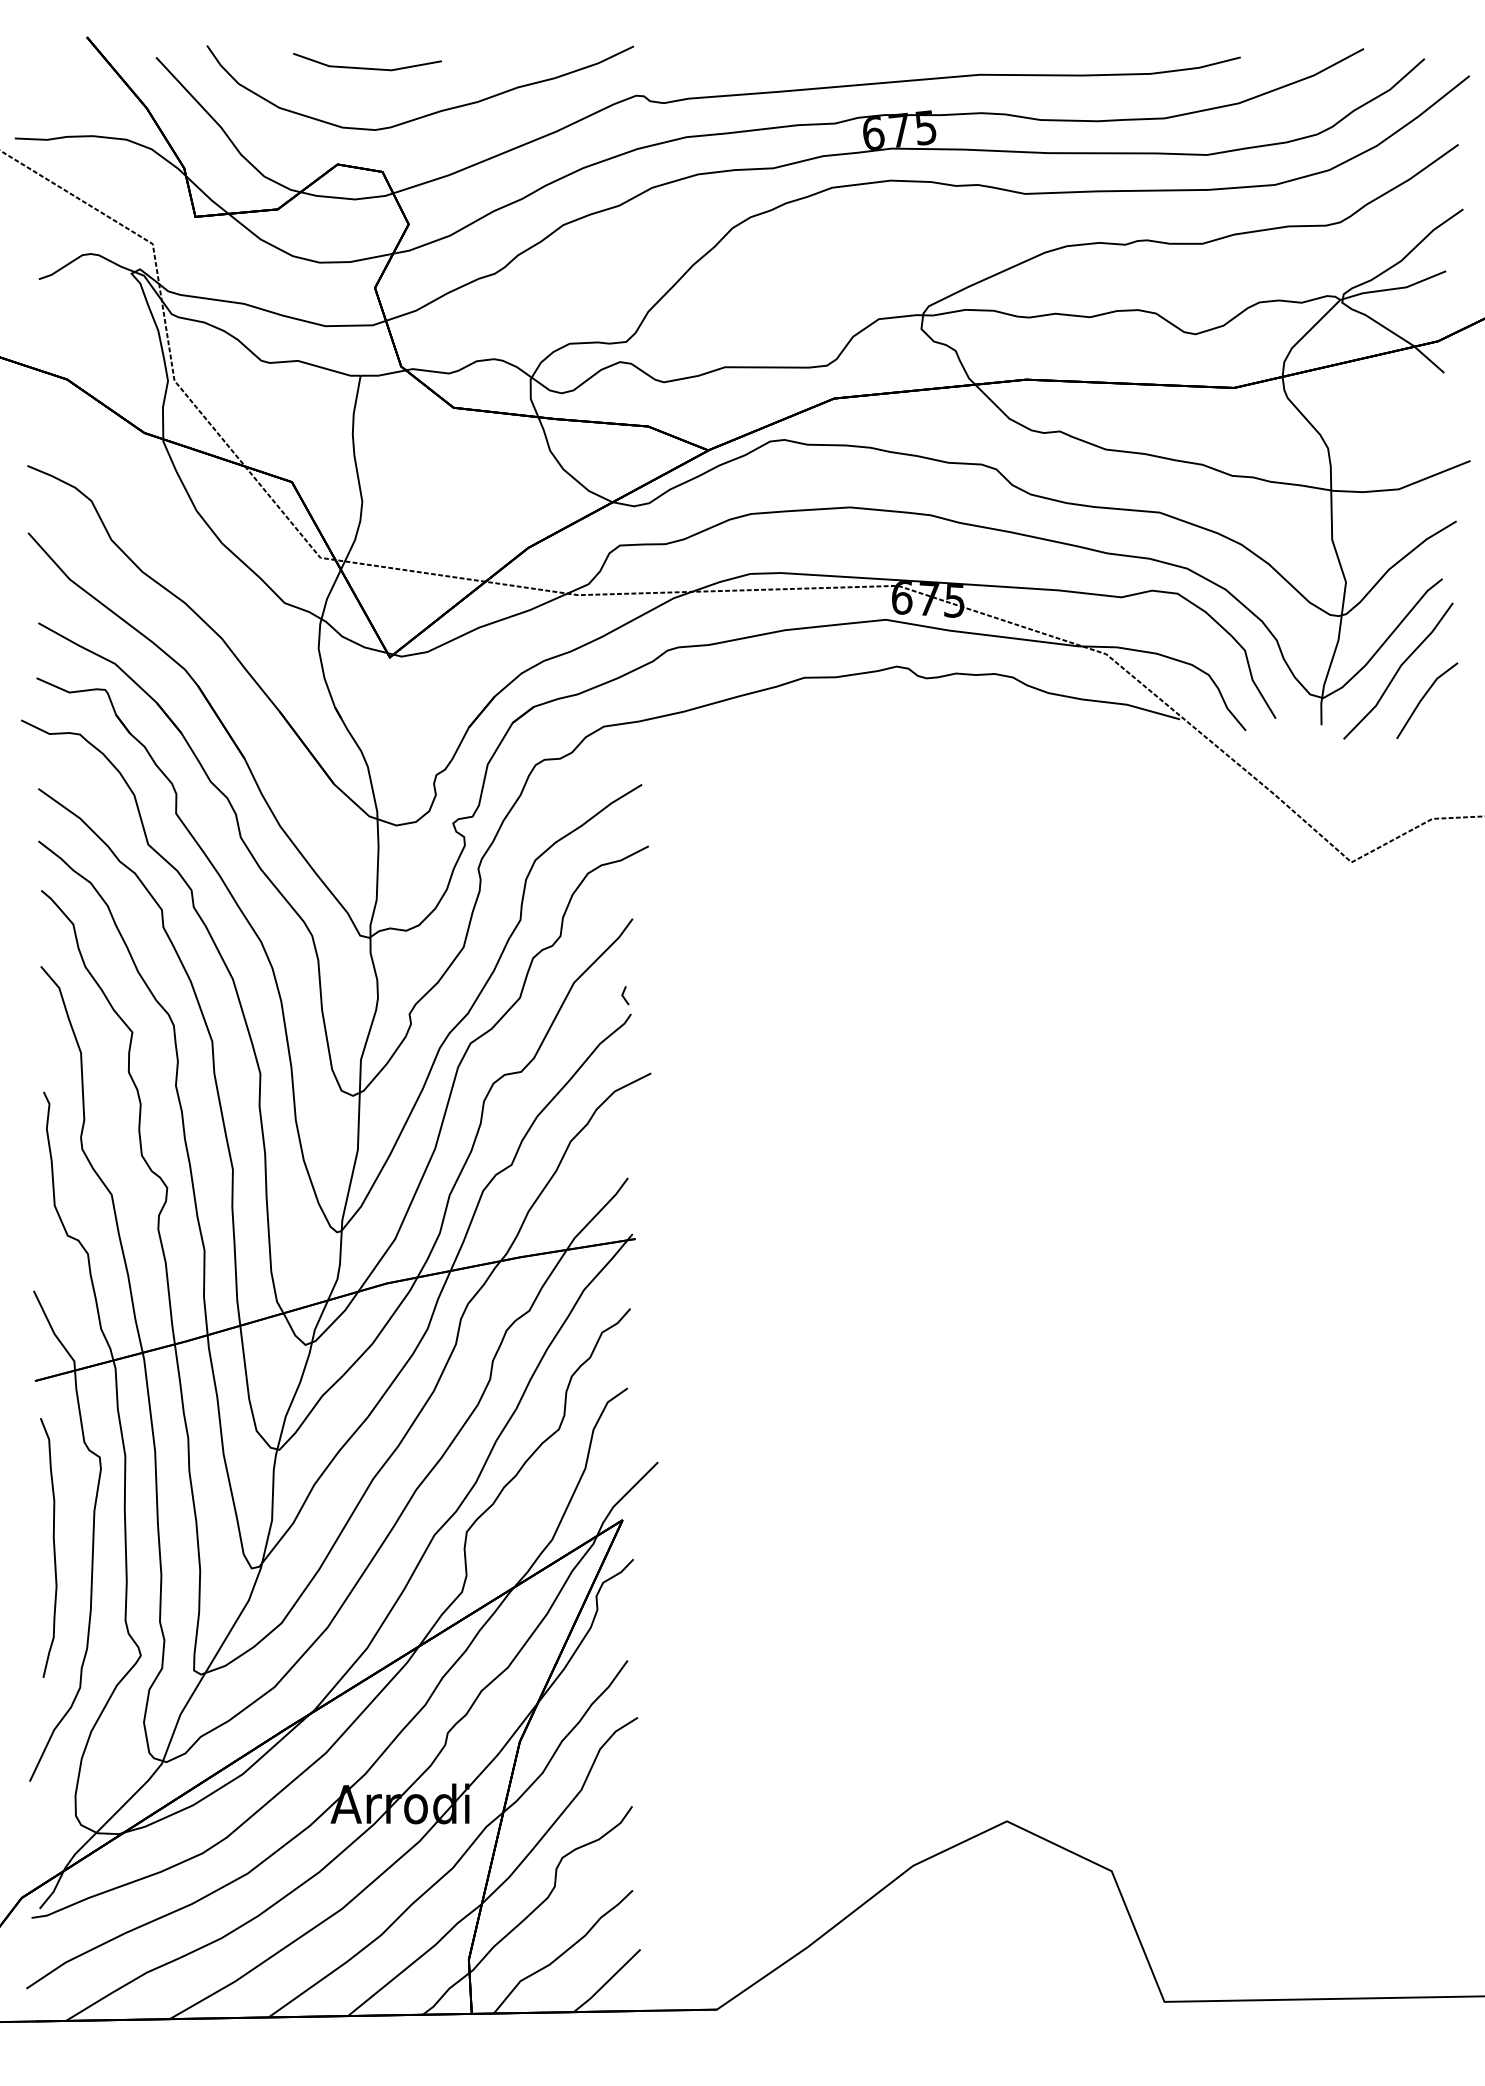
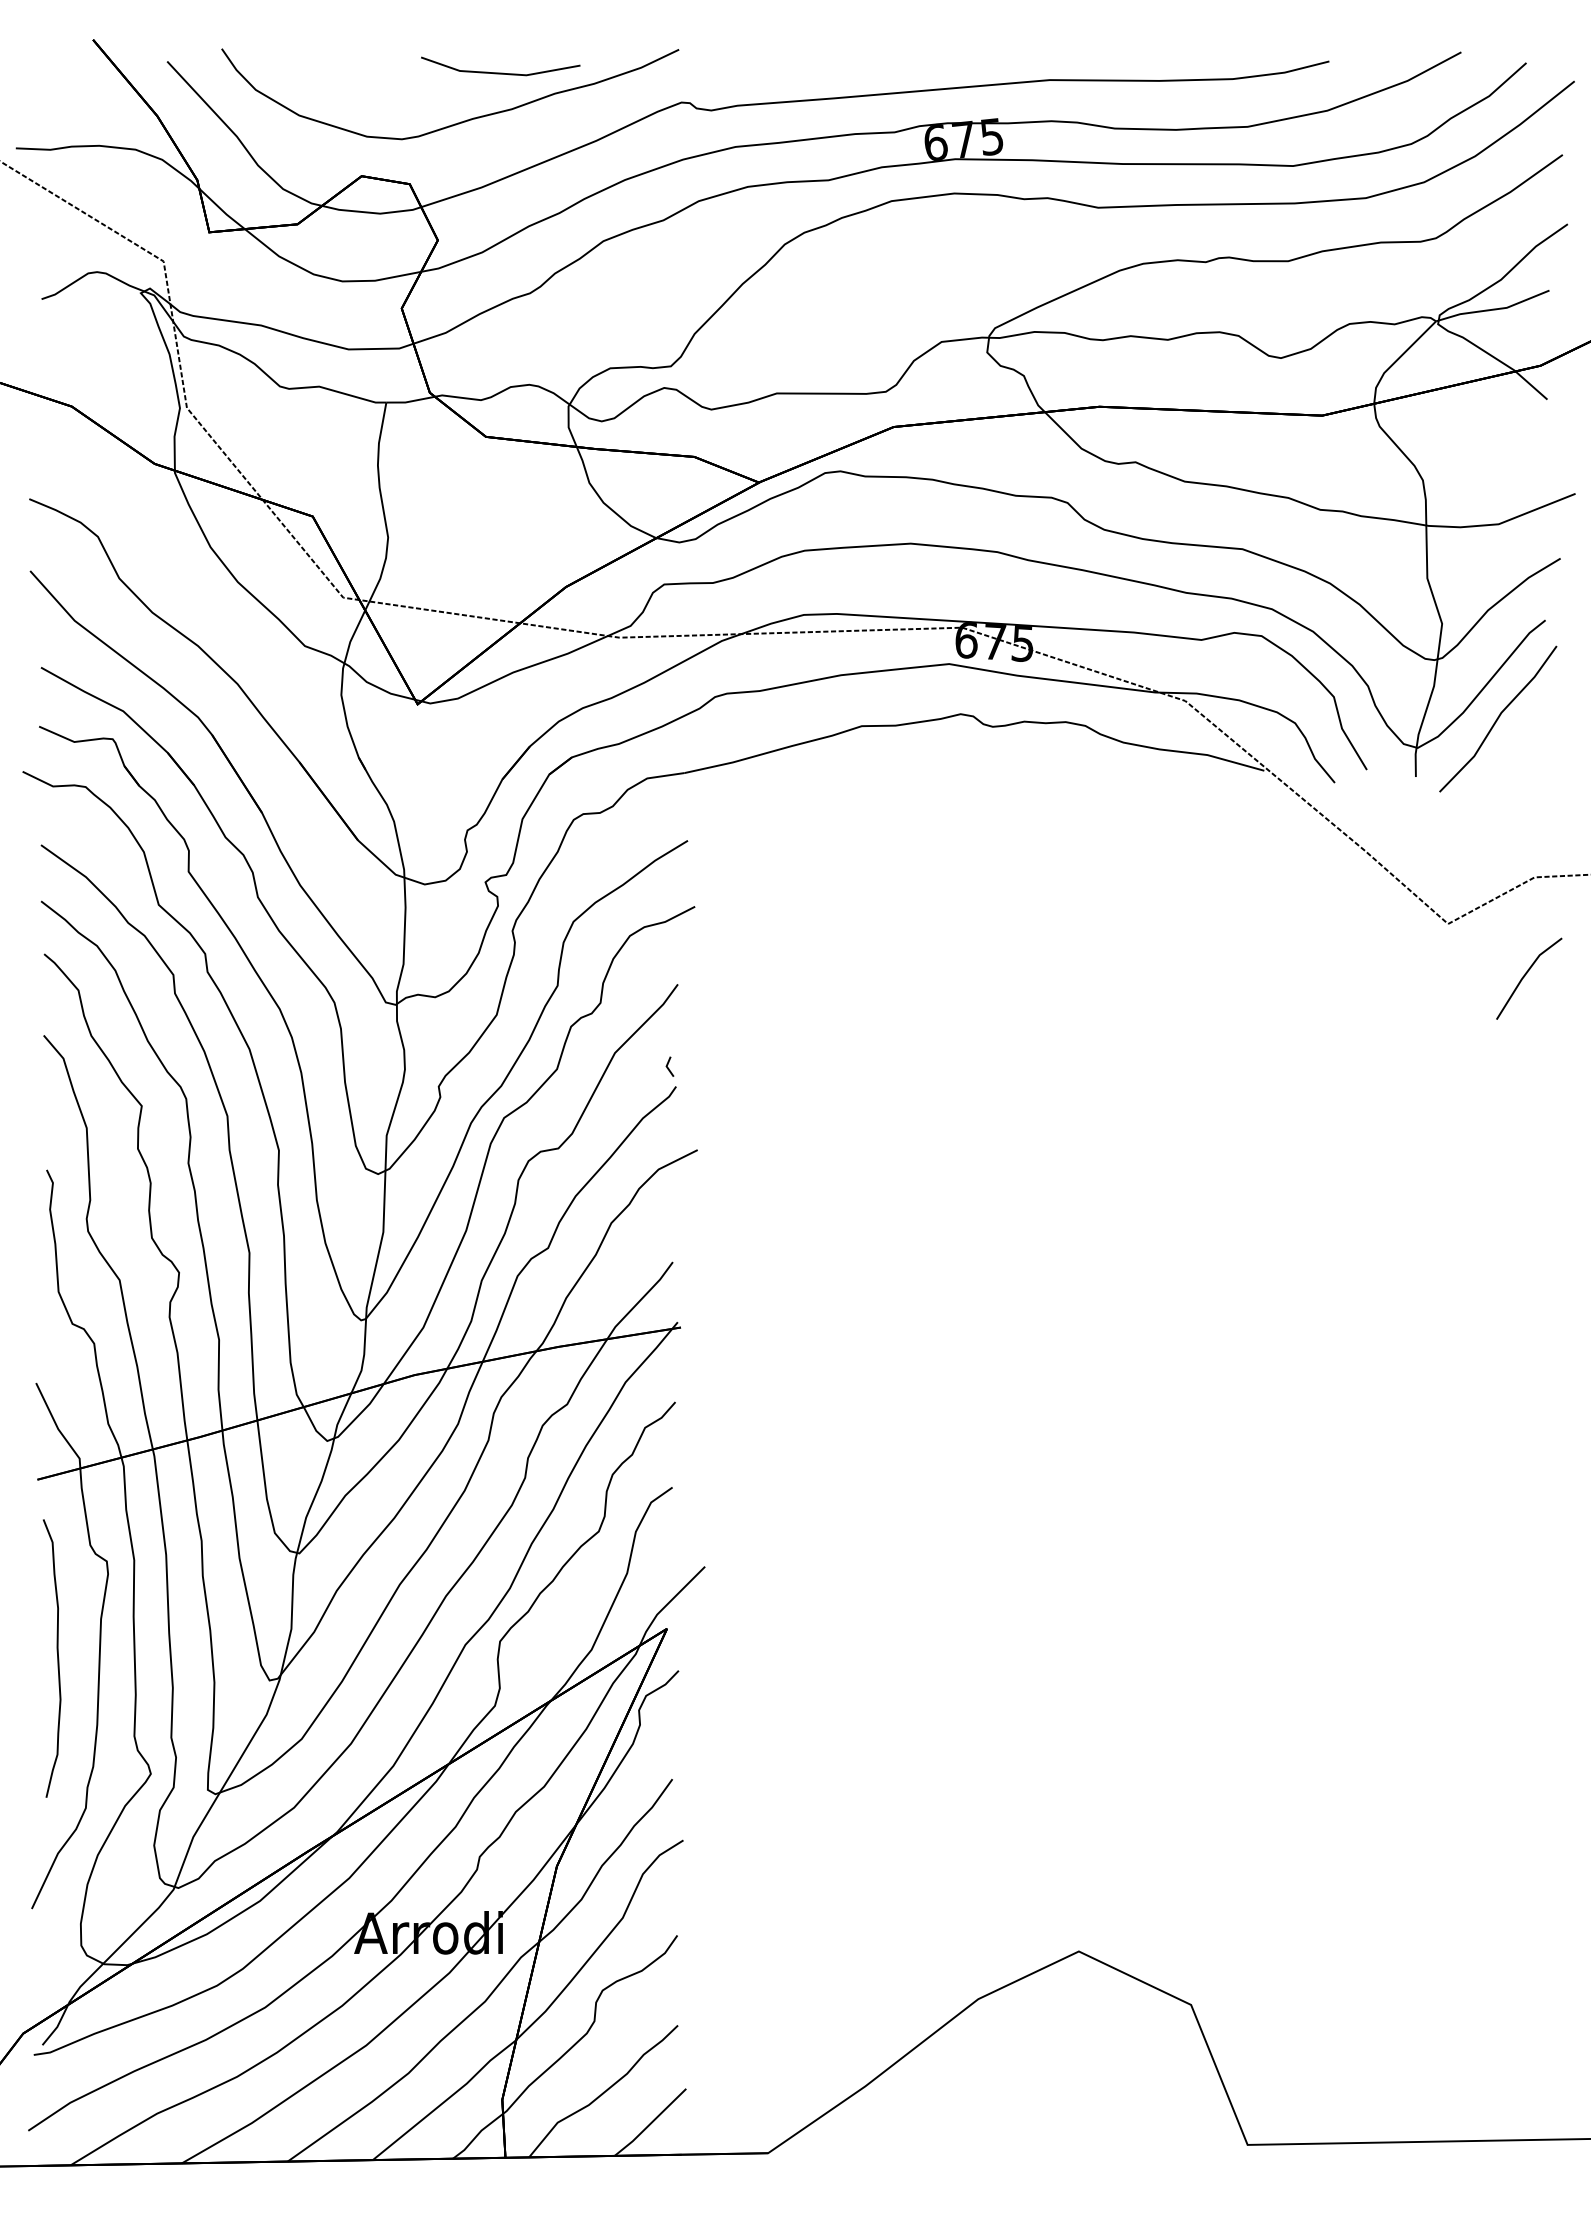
line: (367, 67) -> (500, 72), moved
line: (1423, 698) -> (1525, 976), moved

